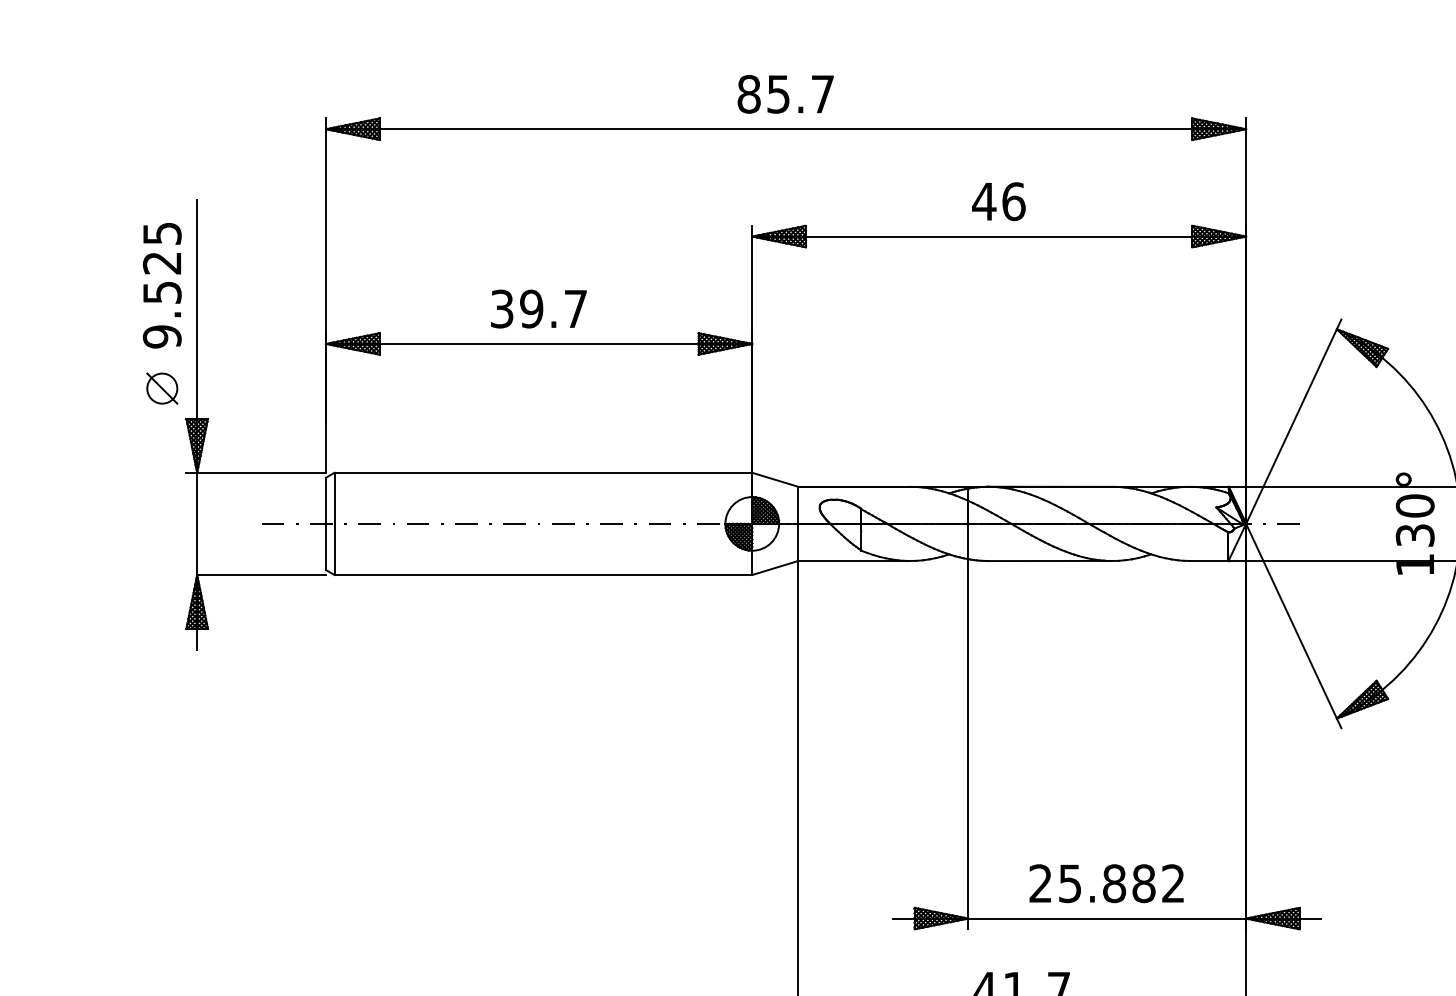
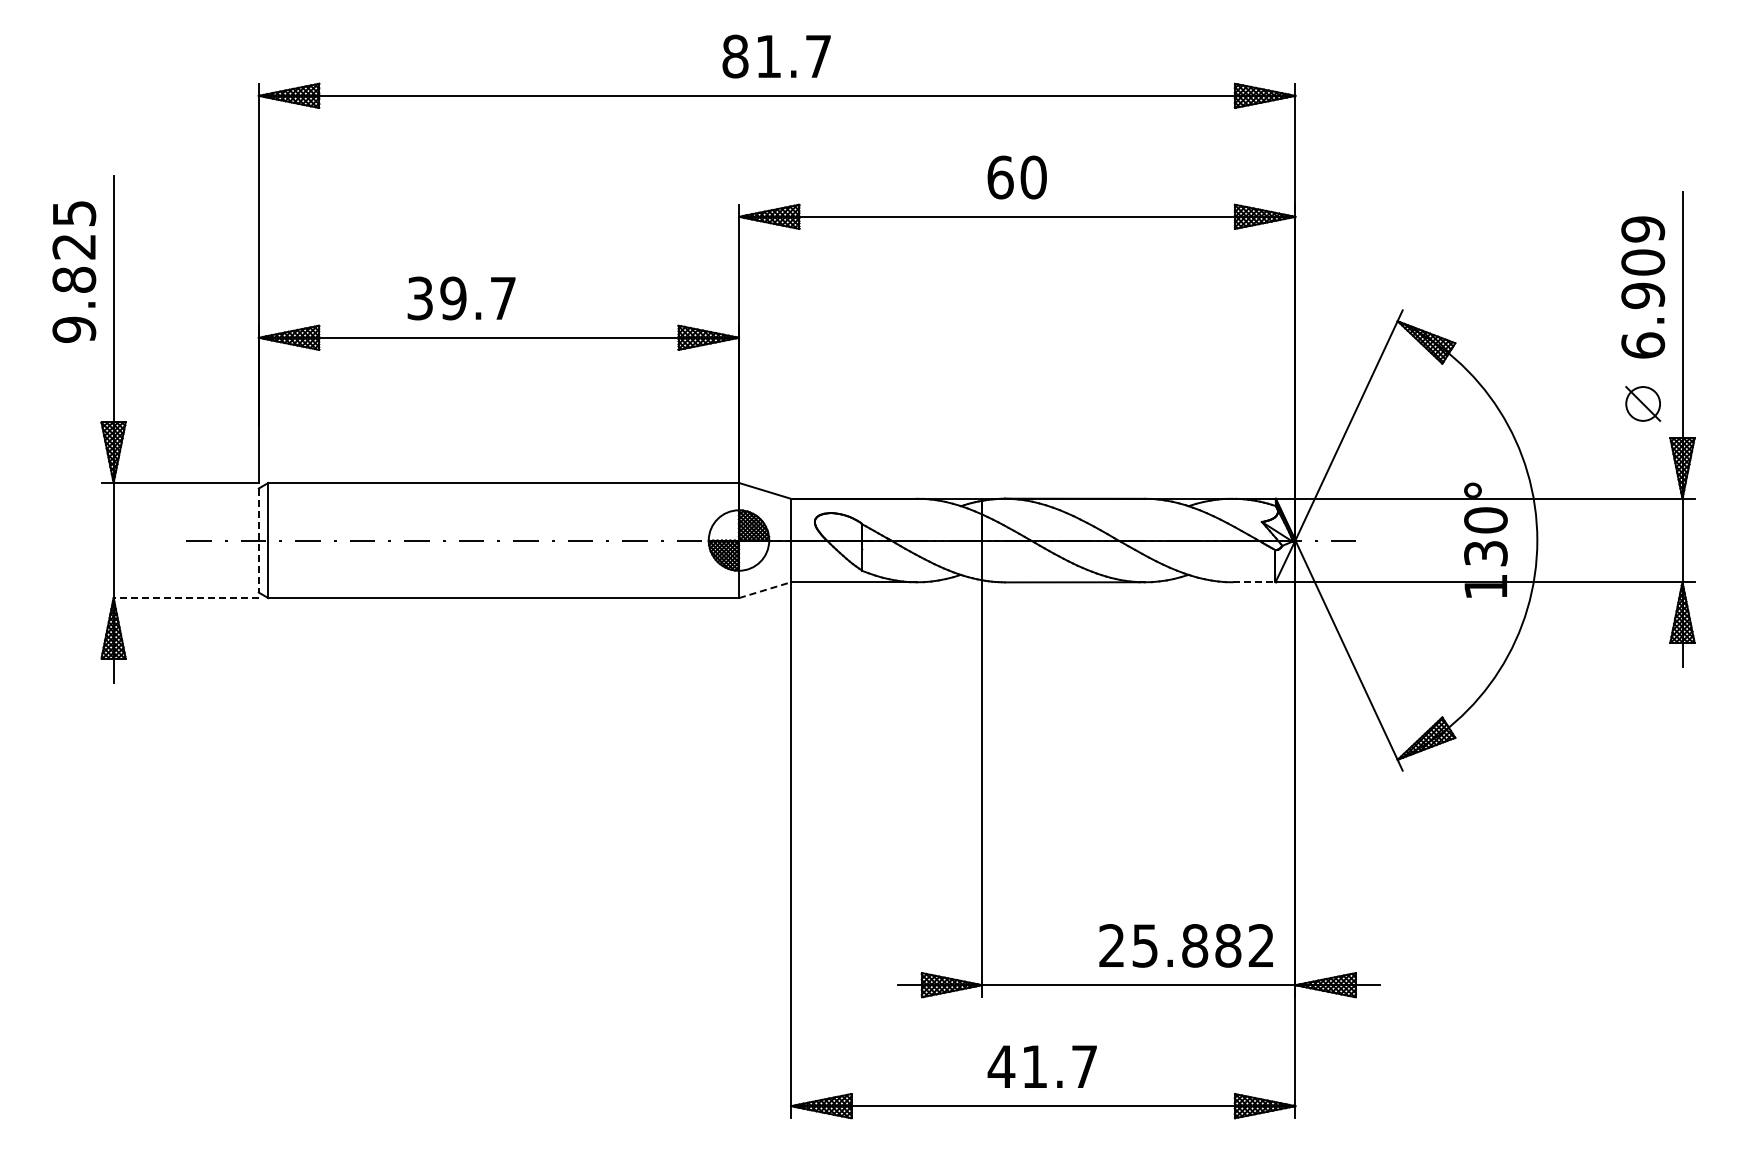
text: (778, 94) -> (768, 56), 85.7 -> 81.7
text: (998, 201) -> (1016, 177), 46 -> 60
text: (162, 292) -> (74, 279), 9.525 -> 9.825
text: (538, 309) -> (461, 298), moved
part: (162, 388) -> (74, 388), removed
line: (325, 524) -> (258, 541), solid -> dashed
line: (1209, 561) -> (1254, 582), solid -> dashed
line: (775, 568) -> (765, 590), solid -> dashed
line: (261, 575) -> (186, 598), solid -> dashed
text: (1105, 883) -> (1185, 945), moved

